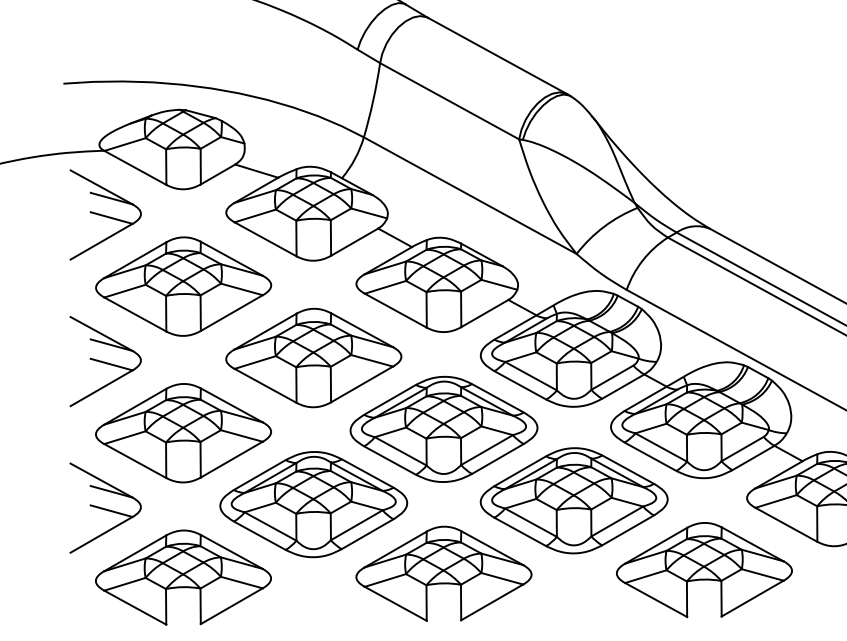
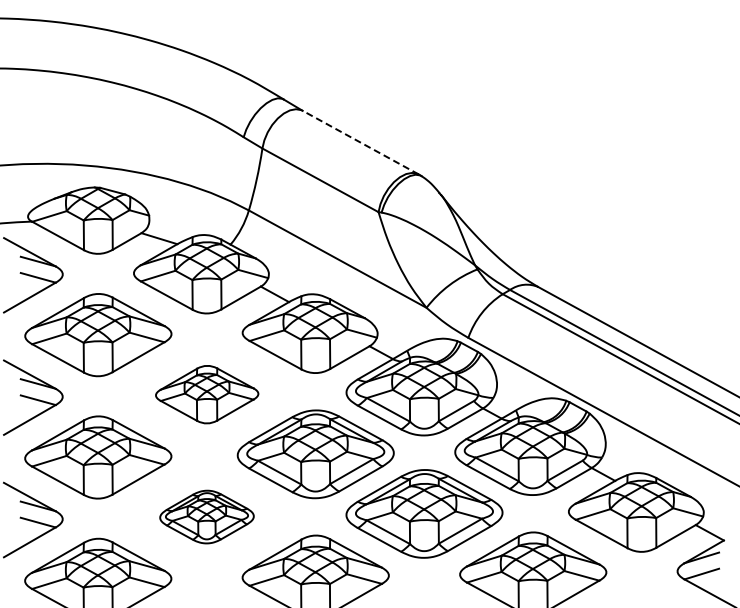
line: (497, 55) -> (360, 142), solid -> dashed
part: (314, 357) -> (207, 394), size x0.7
part: (313, 503) -> (206, 516), size x0.6

